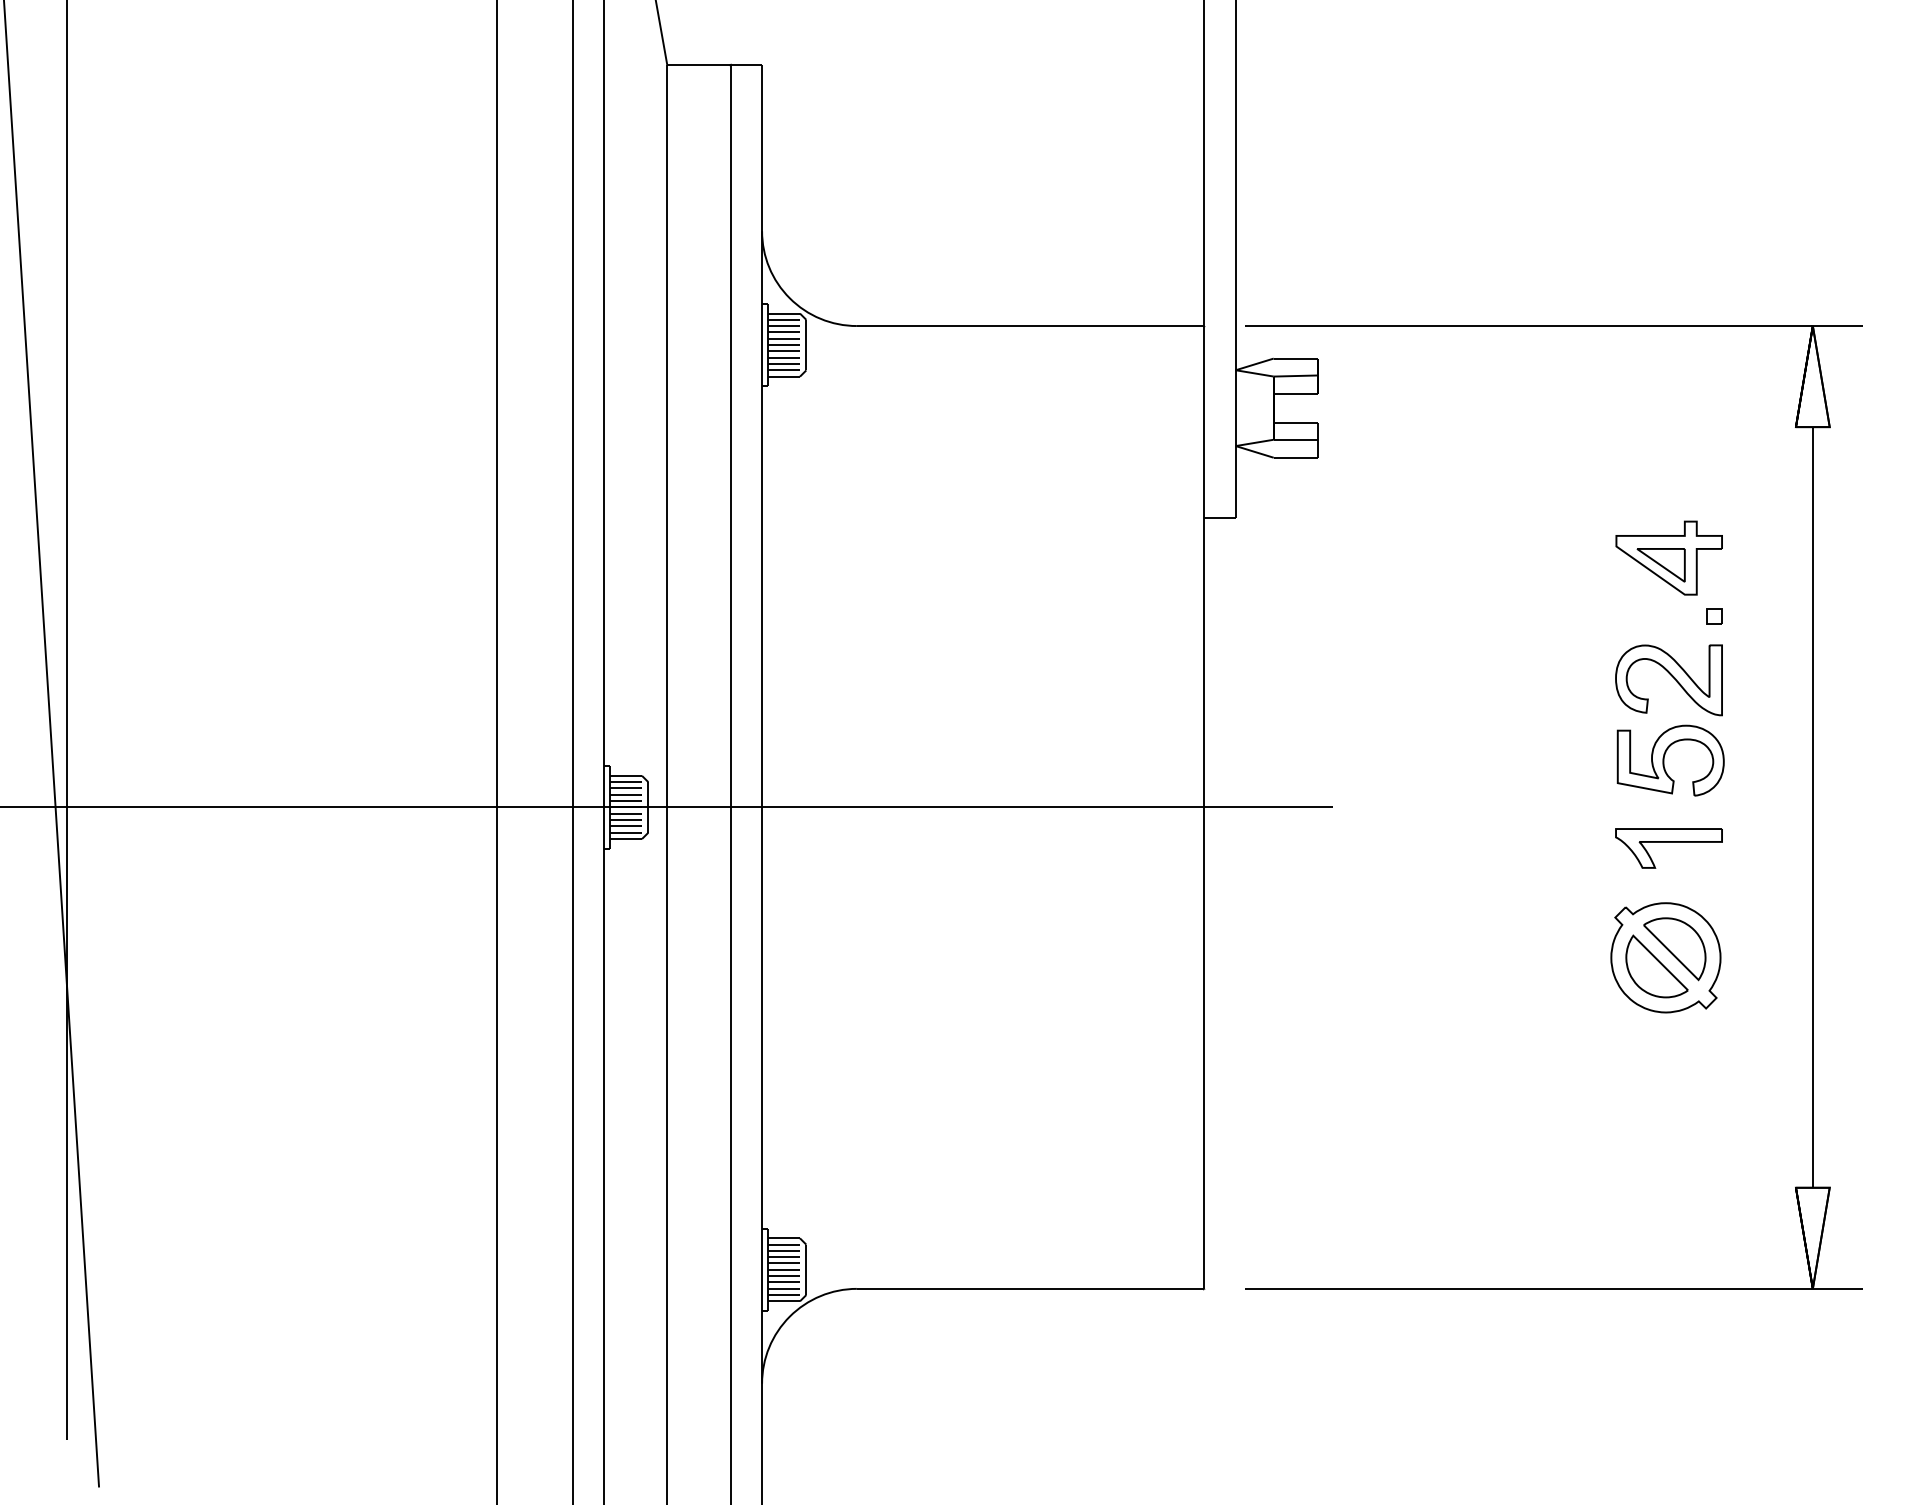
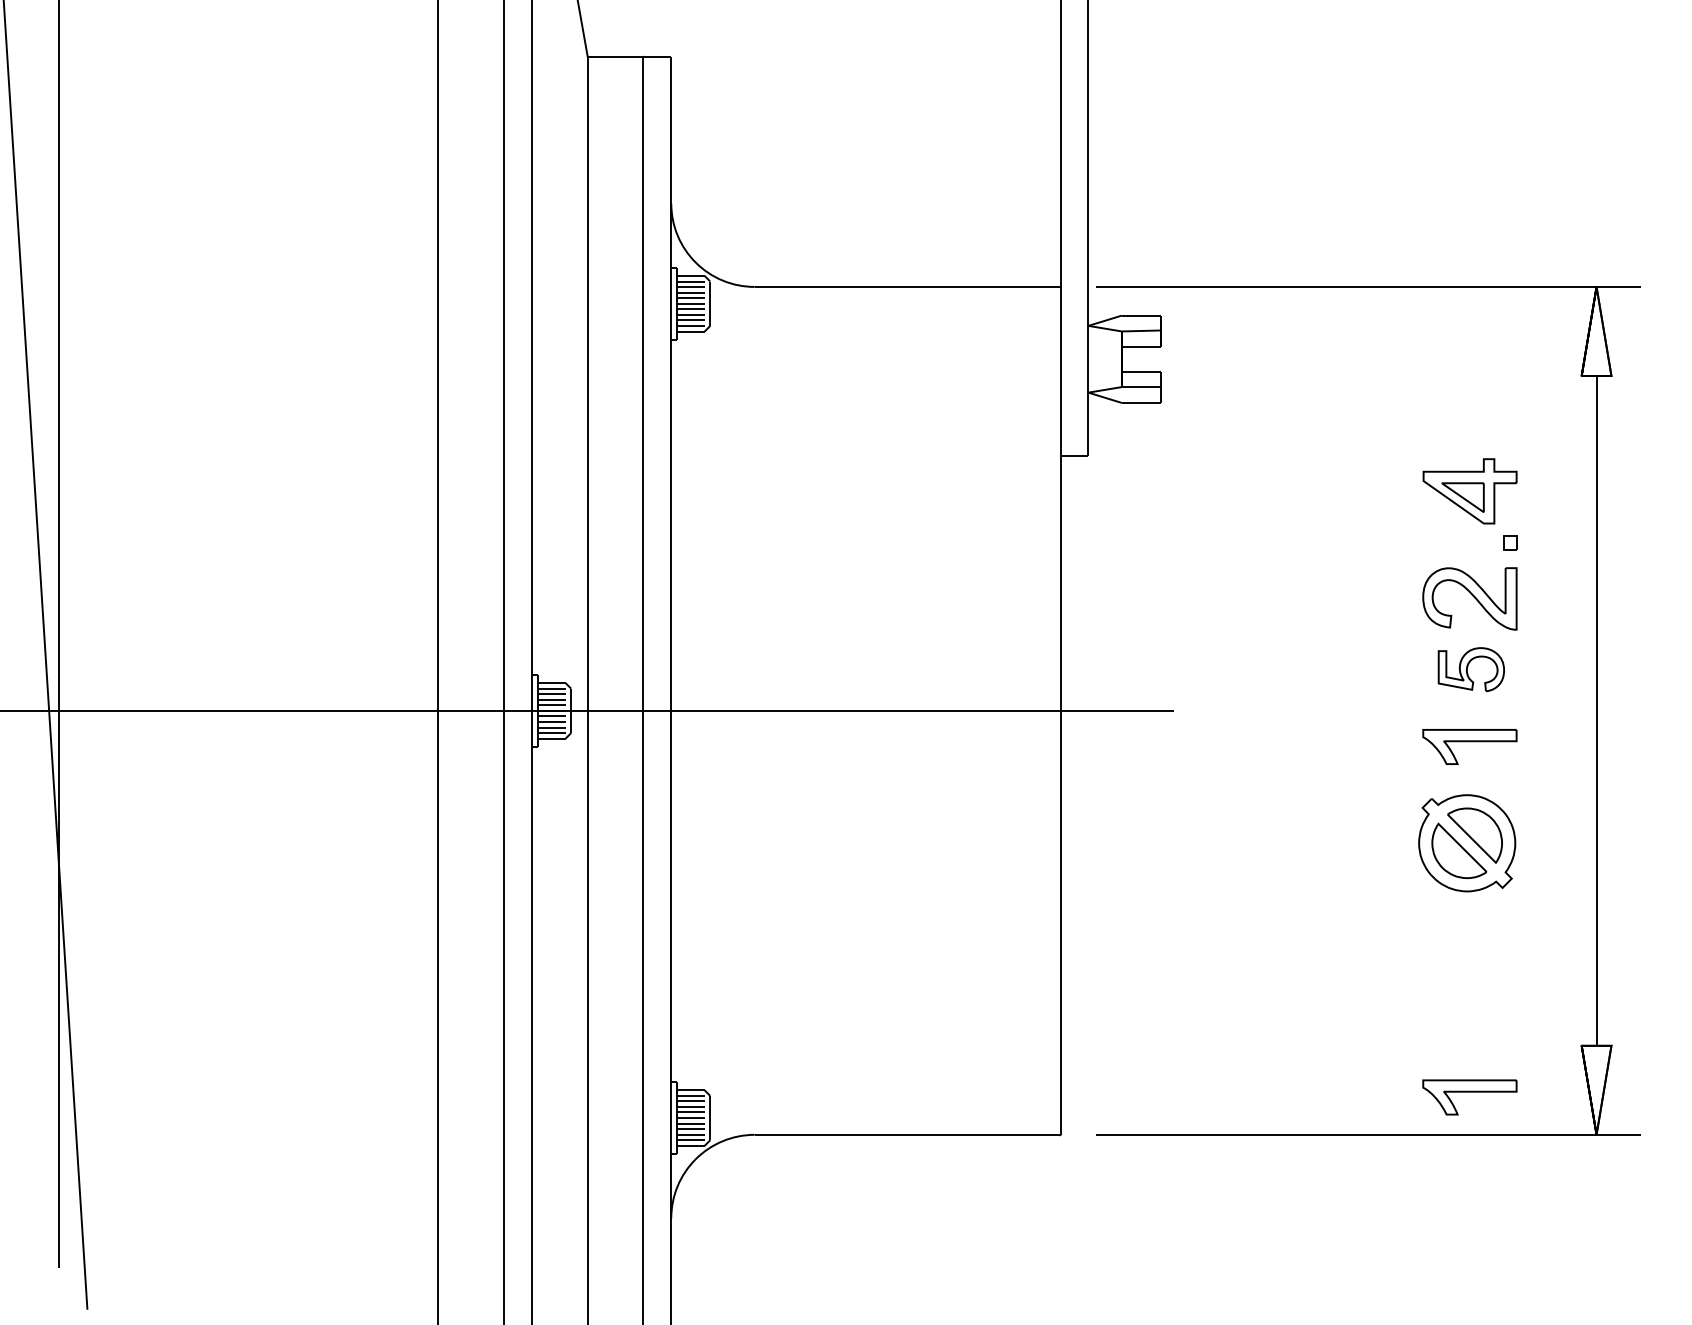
part: (1670, 760) -> (1471, 669), size x0.7
part: (1668, 1246) -> (1469, 1097), added

